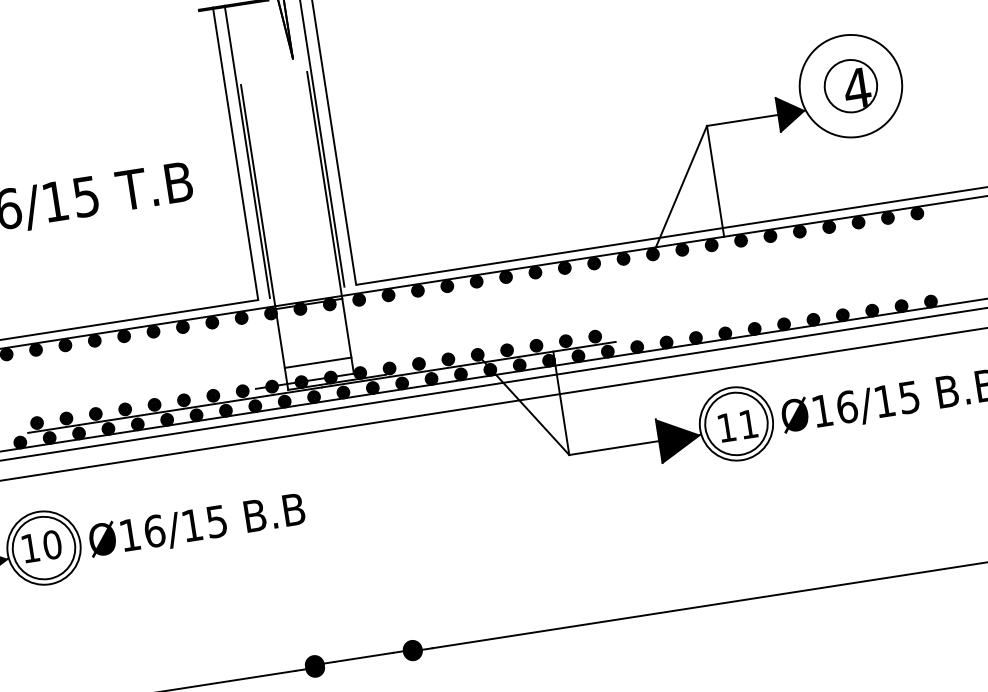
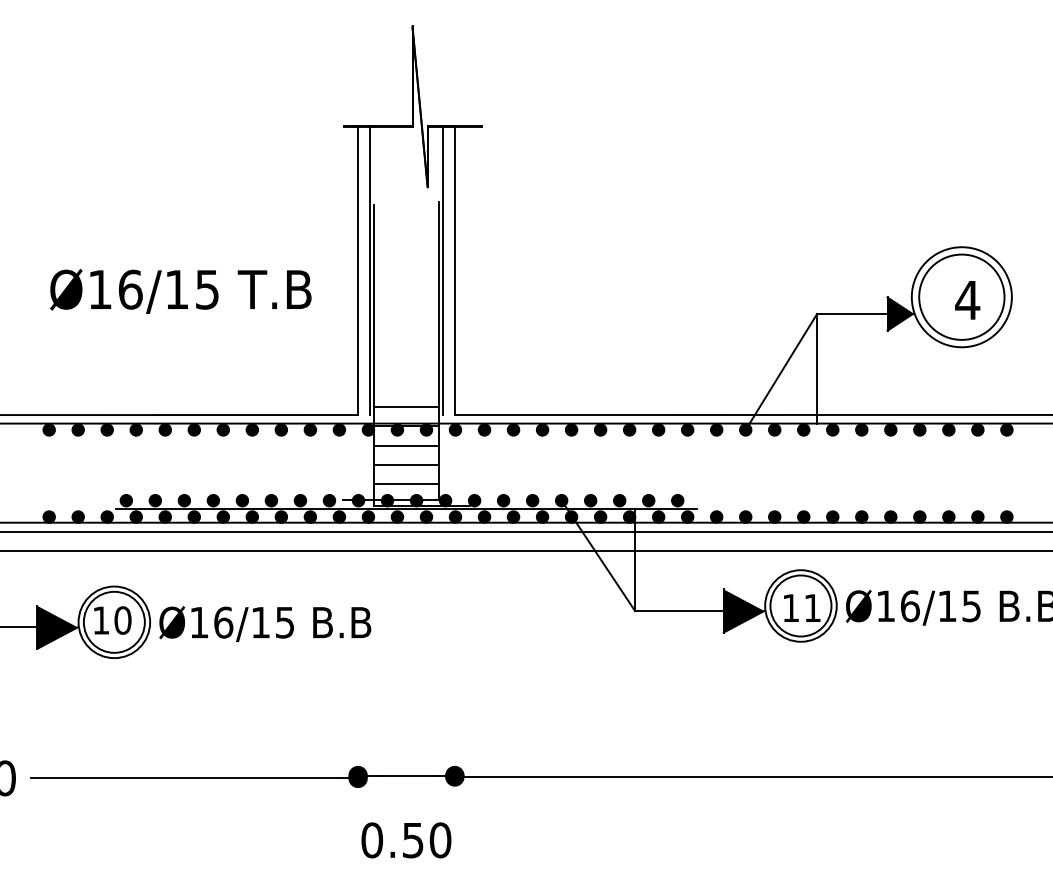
circle: (850, 85) -> (961, 296), size x1.67
line: (306, 284) -> (406, 407), added
line: (312, 323) -> (406, 445), added
line: (315, 343) -> (406, 465), added

